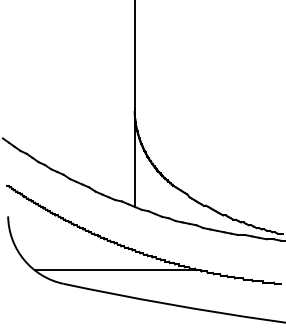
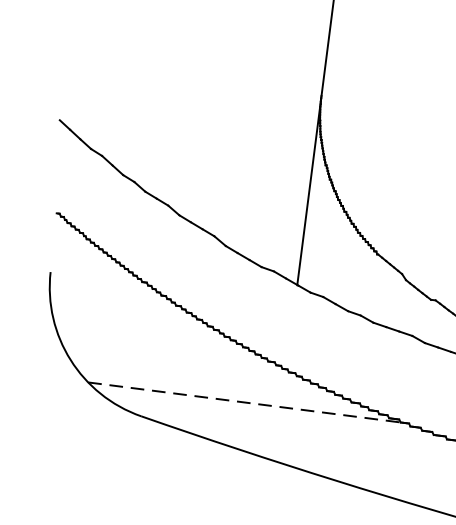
line: (116, 270) -> (246, 403), solid -> dashed

